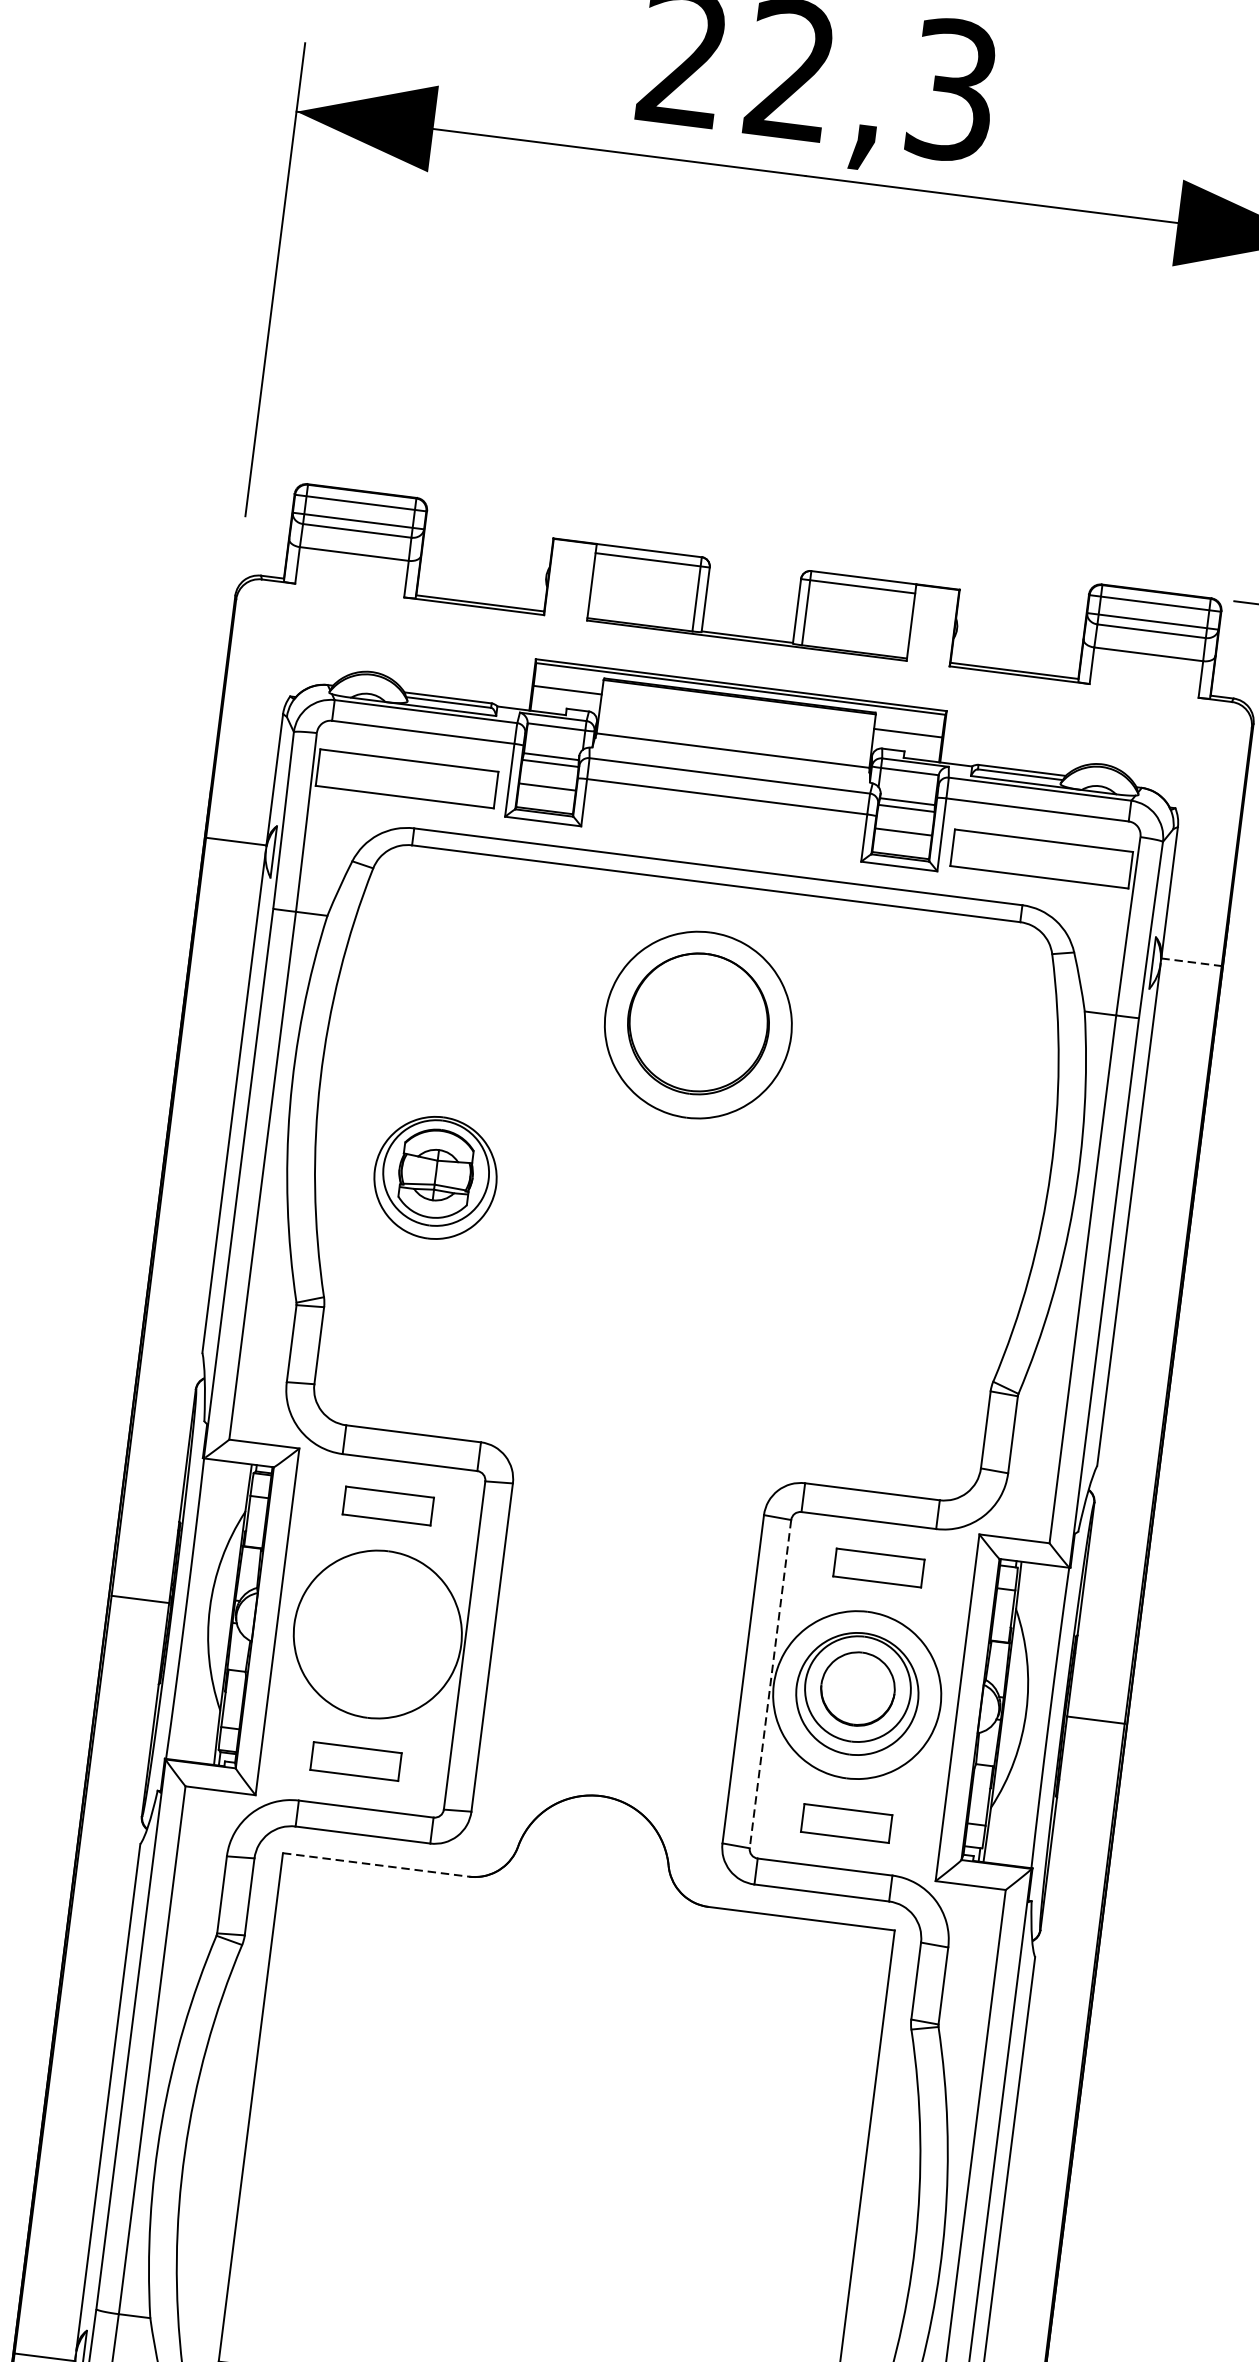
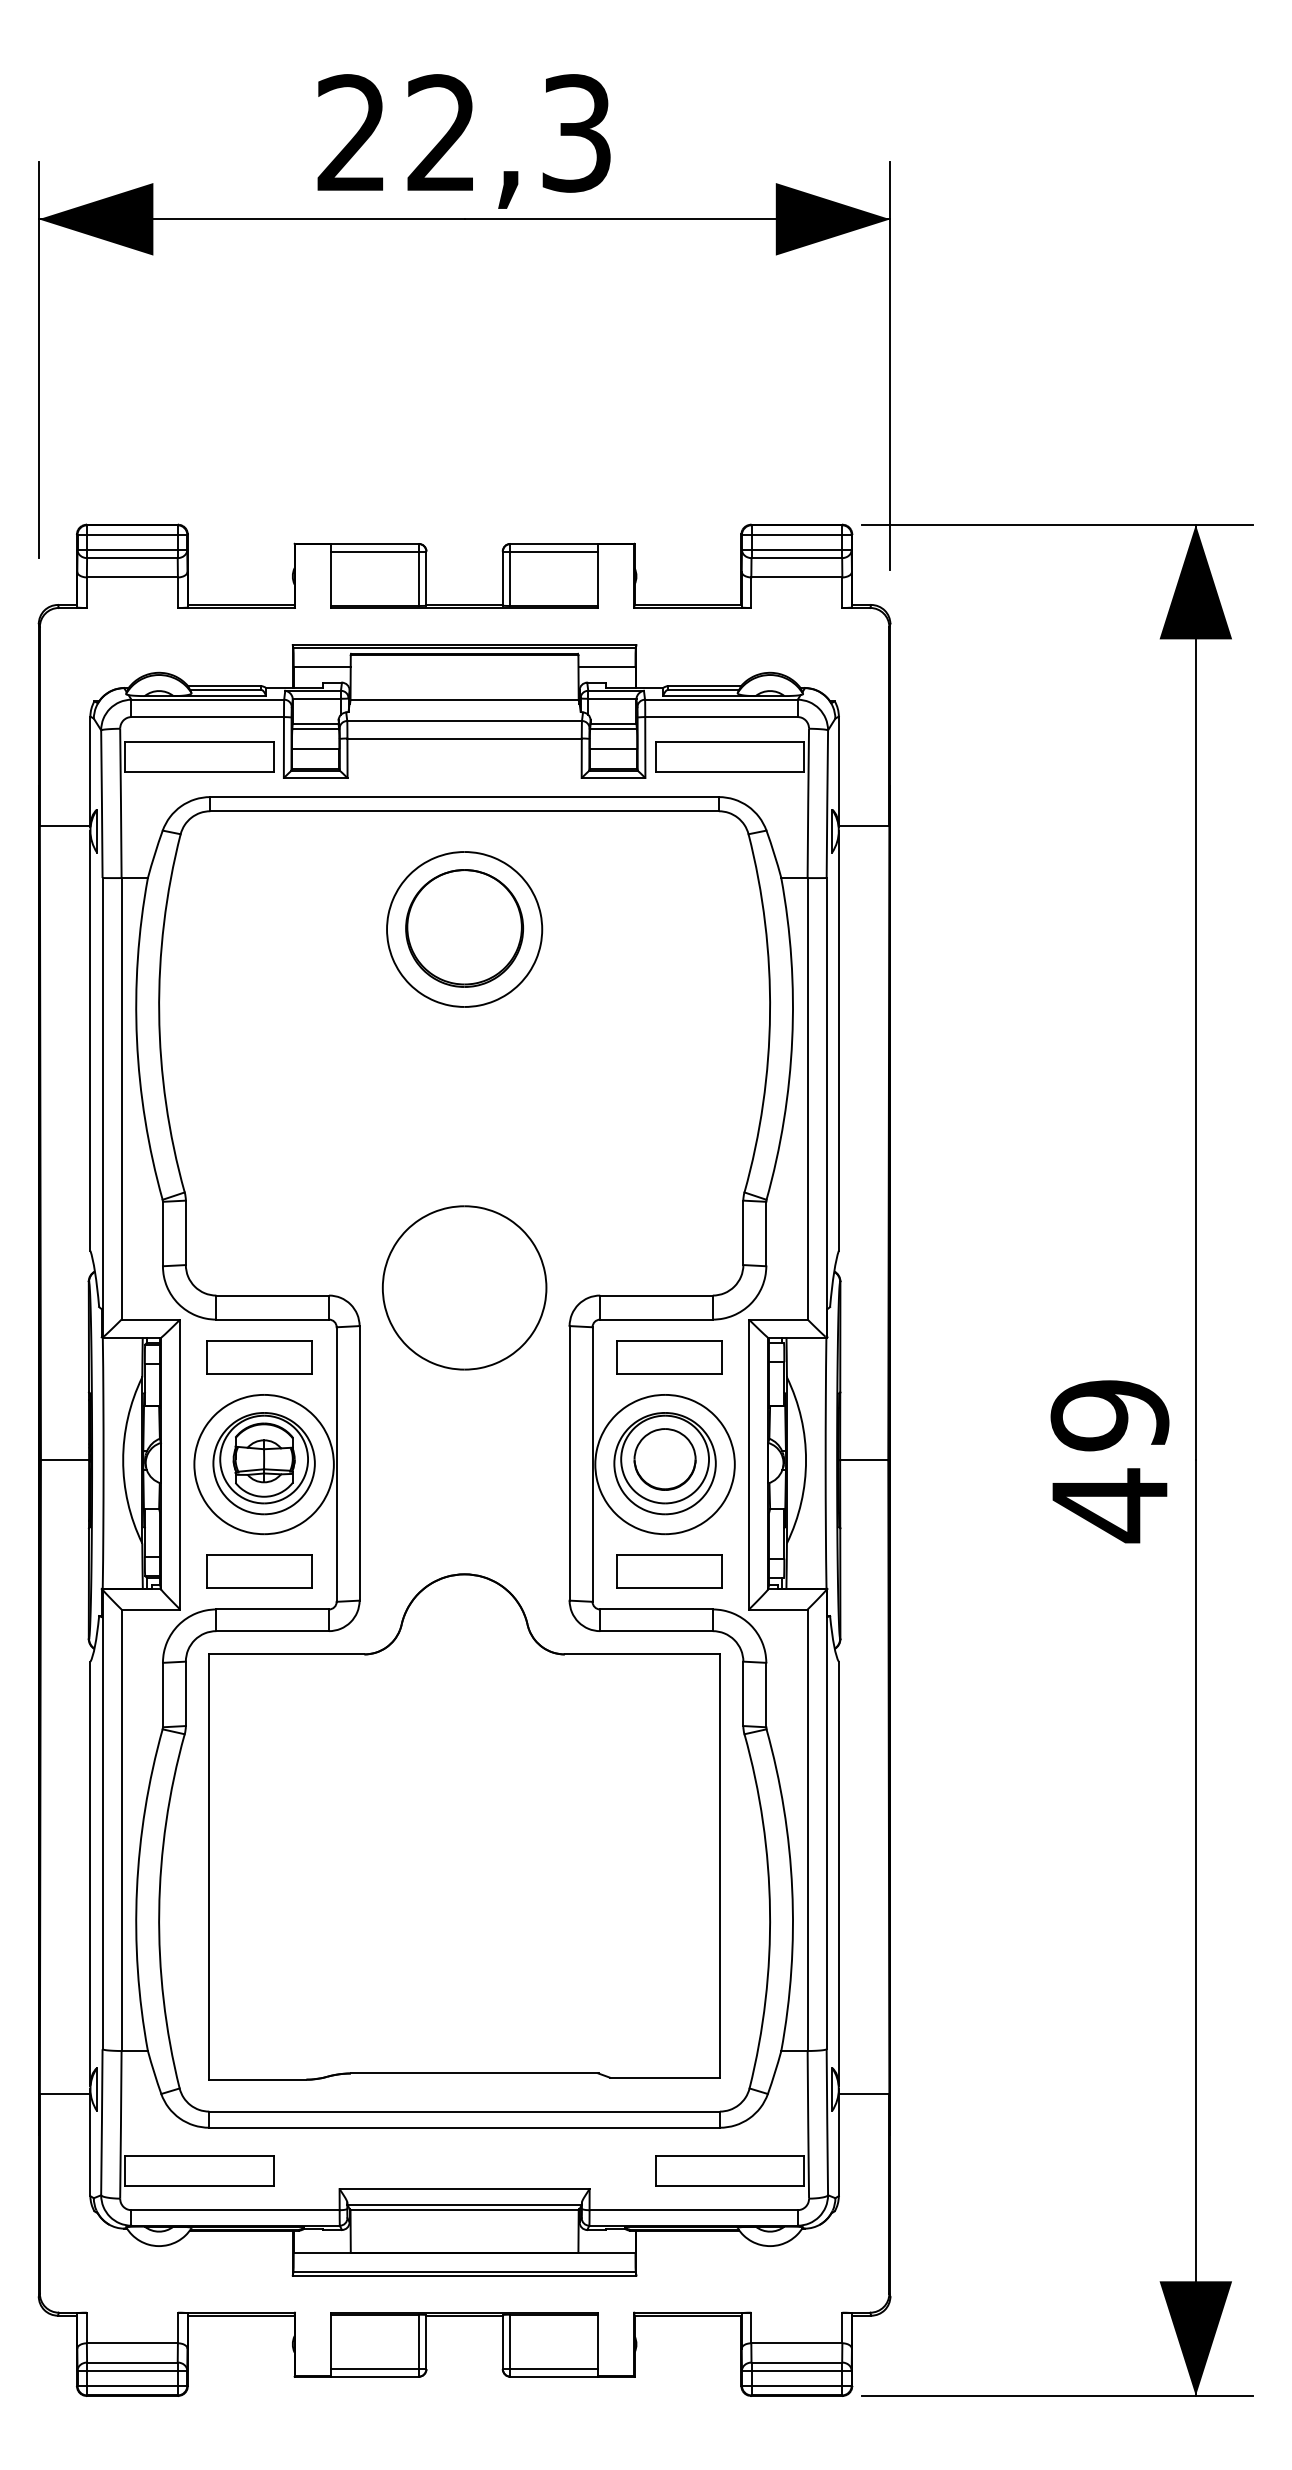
line: (1192, 962) -> (864, 826), dashed -> solid
part: (434, 1177) -> (263, 1463), moved
part: (644, 1453) -> (464, 1287), added
part: (388, 1505) -> (259, 1357), size x1.43
part: (878, 1567) -> (669, 1357), size x1.43
line: (770, 1685) -> (592, 1465), dashed -> solid
part: (356, 1761) -> (259, 1571), size x1.43
part: (846, 1823) -> (669, 1571), size x1.43
line: (375, 1865) -> (286, 1654), dashed -> solid

